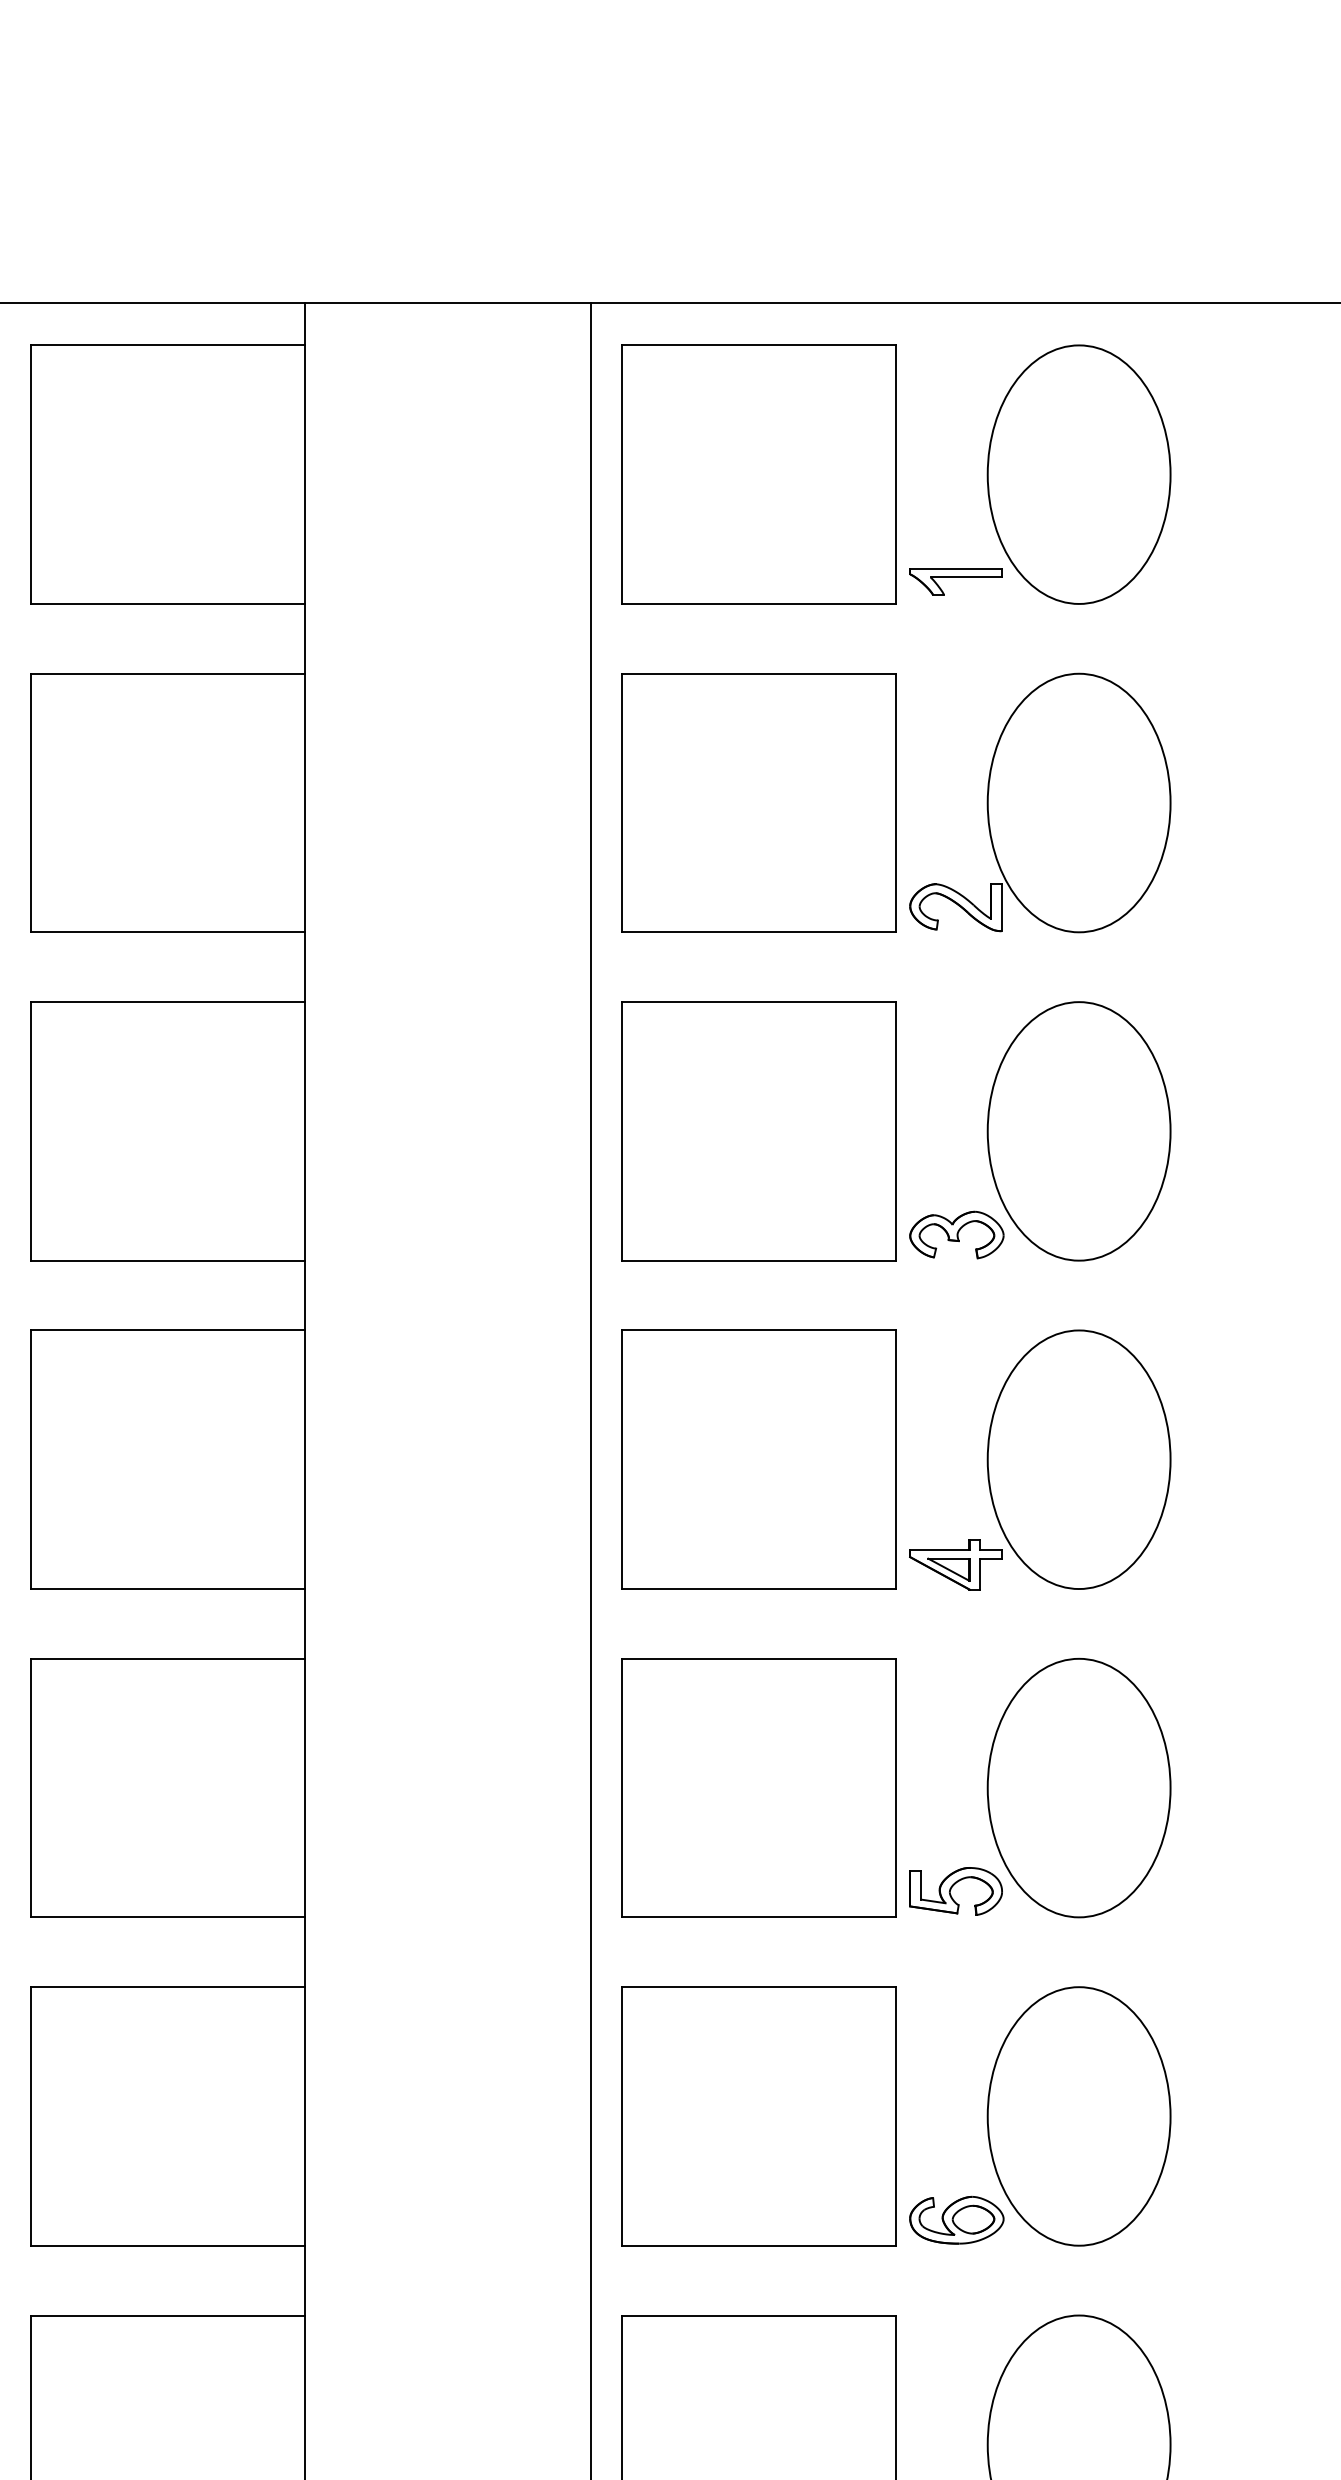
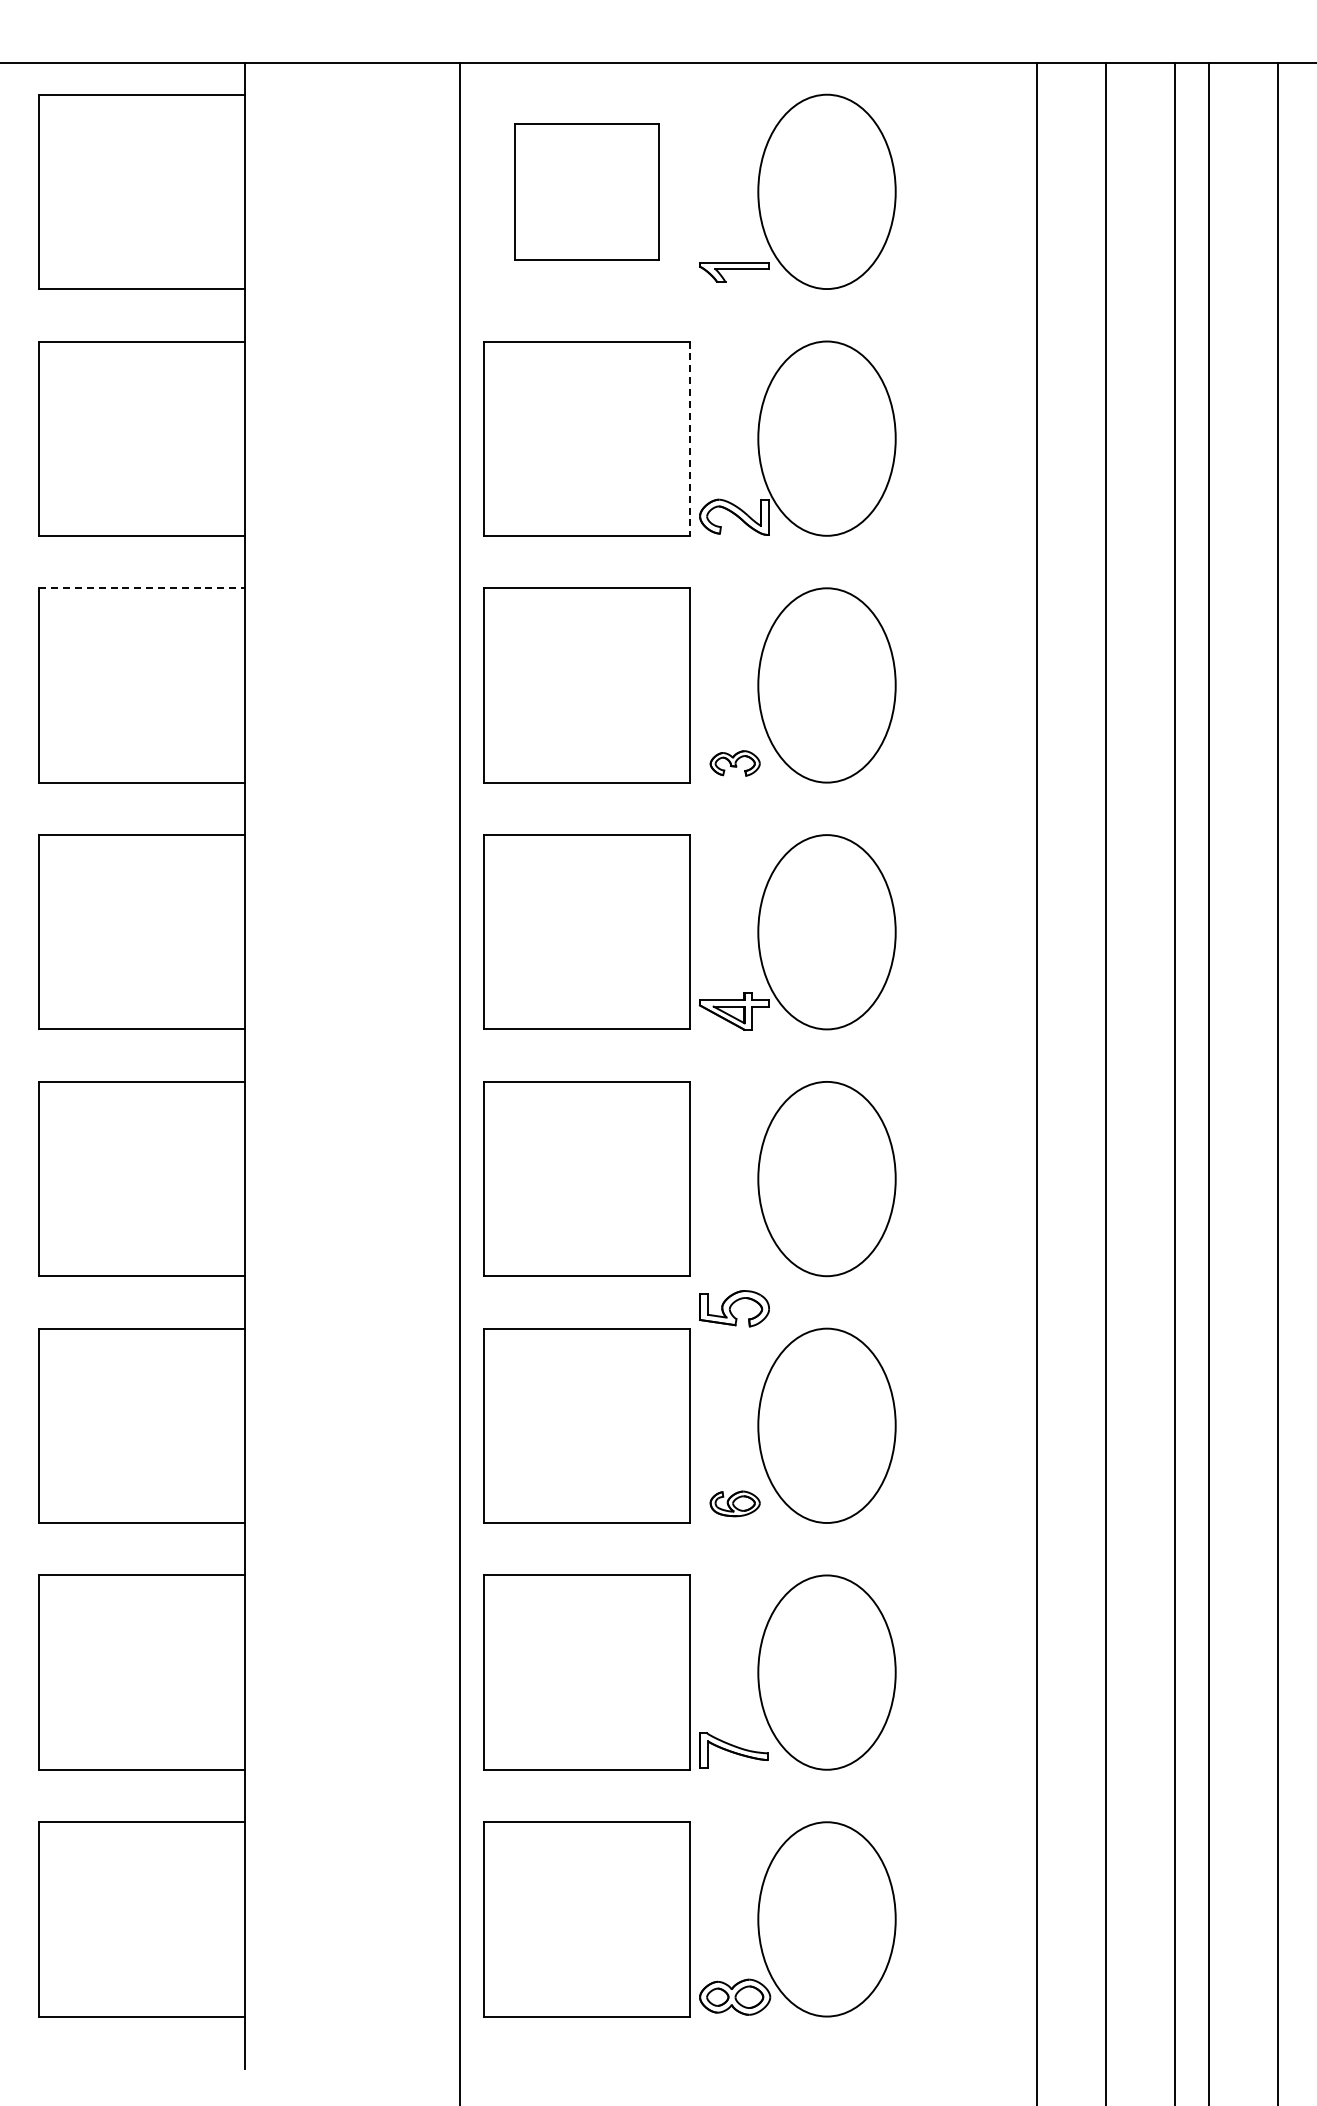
part: (759, 474) -> (586, 191), size x0.7
line: (896, 804) -> (689, 439), solid -> dashed
line: (168, 1002) -> (142, 588), solid -> dashed
part: (957, 1235) -> (735, 763), size x0.7
part: (956, 1891) -> (734, 1308), moved
part: (957, 2219) -> (735, 1503), size x0.7

